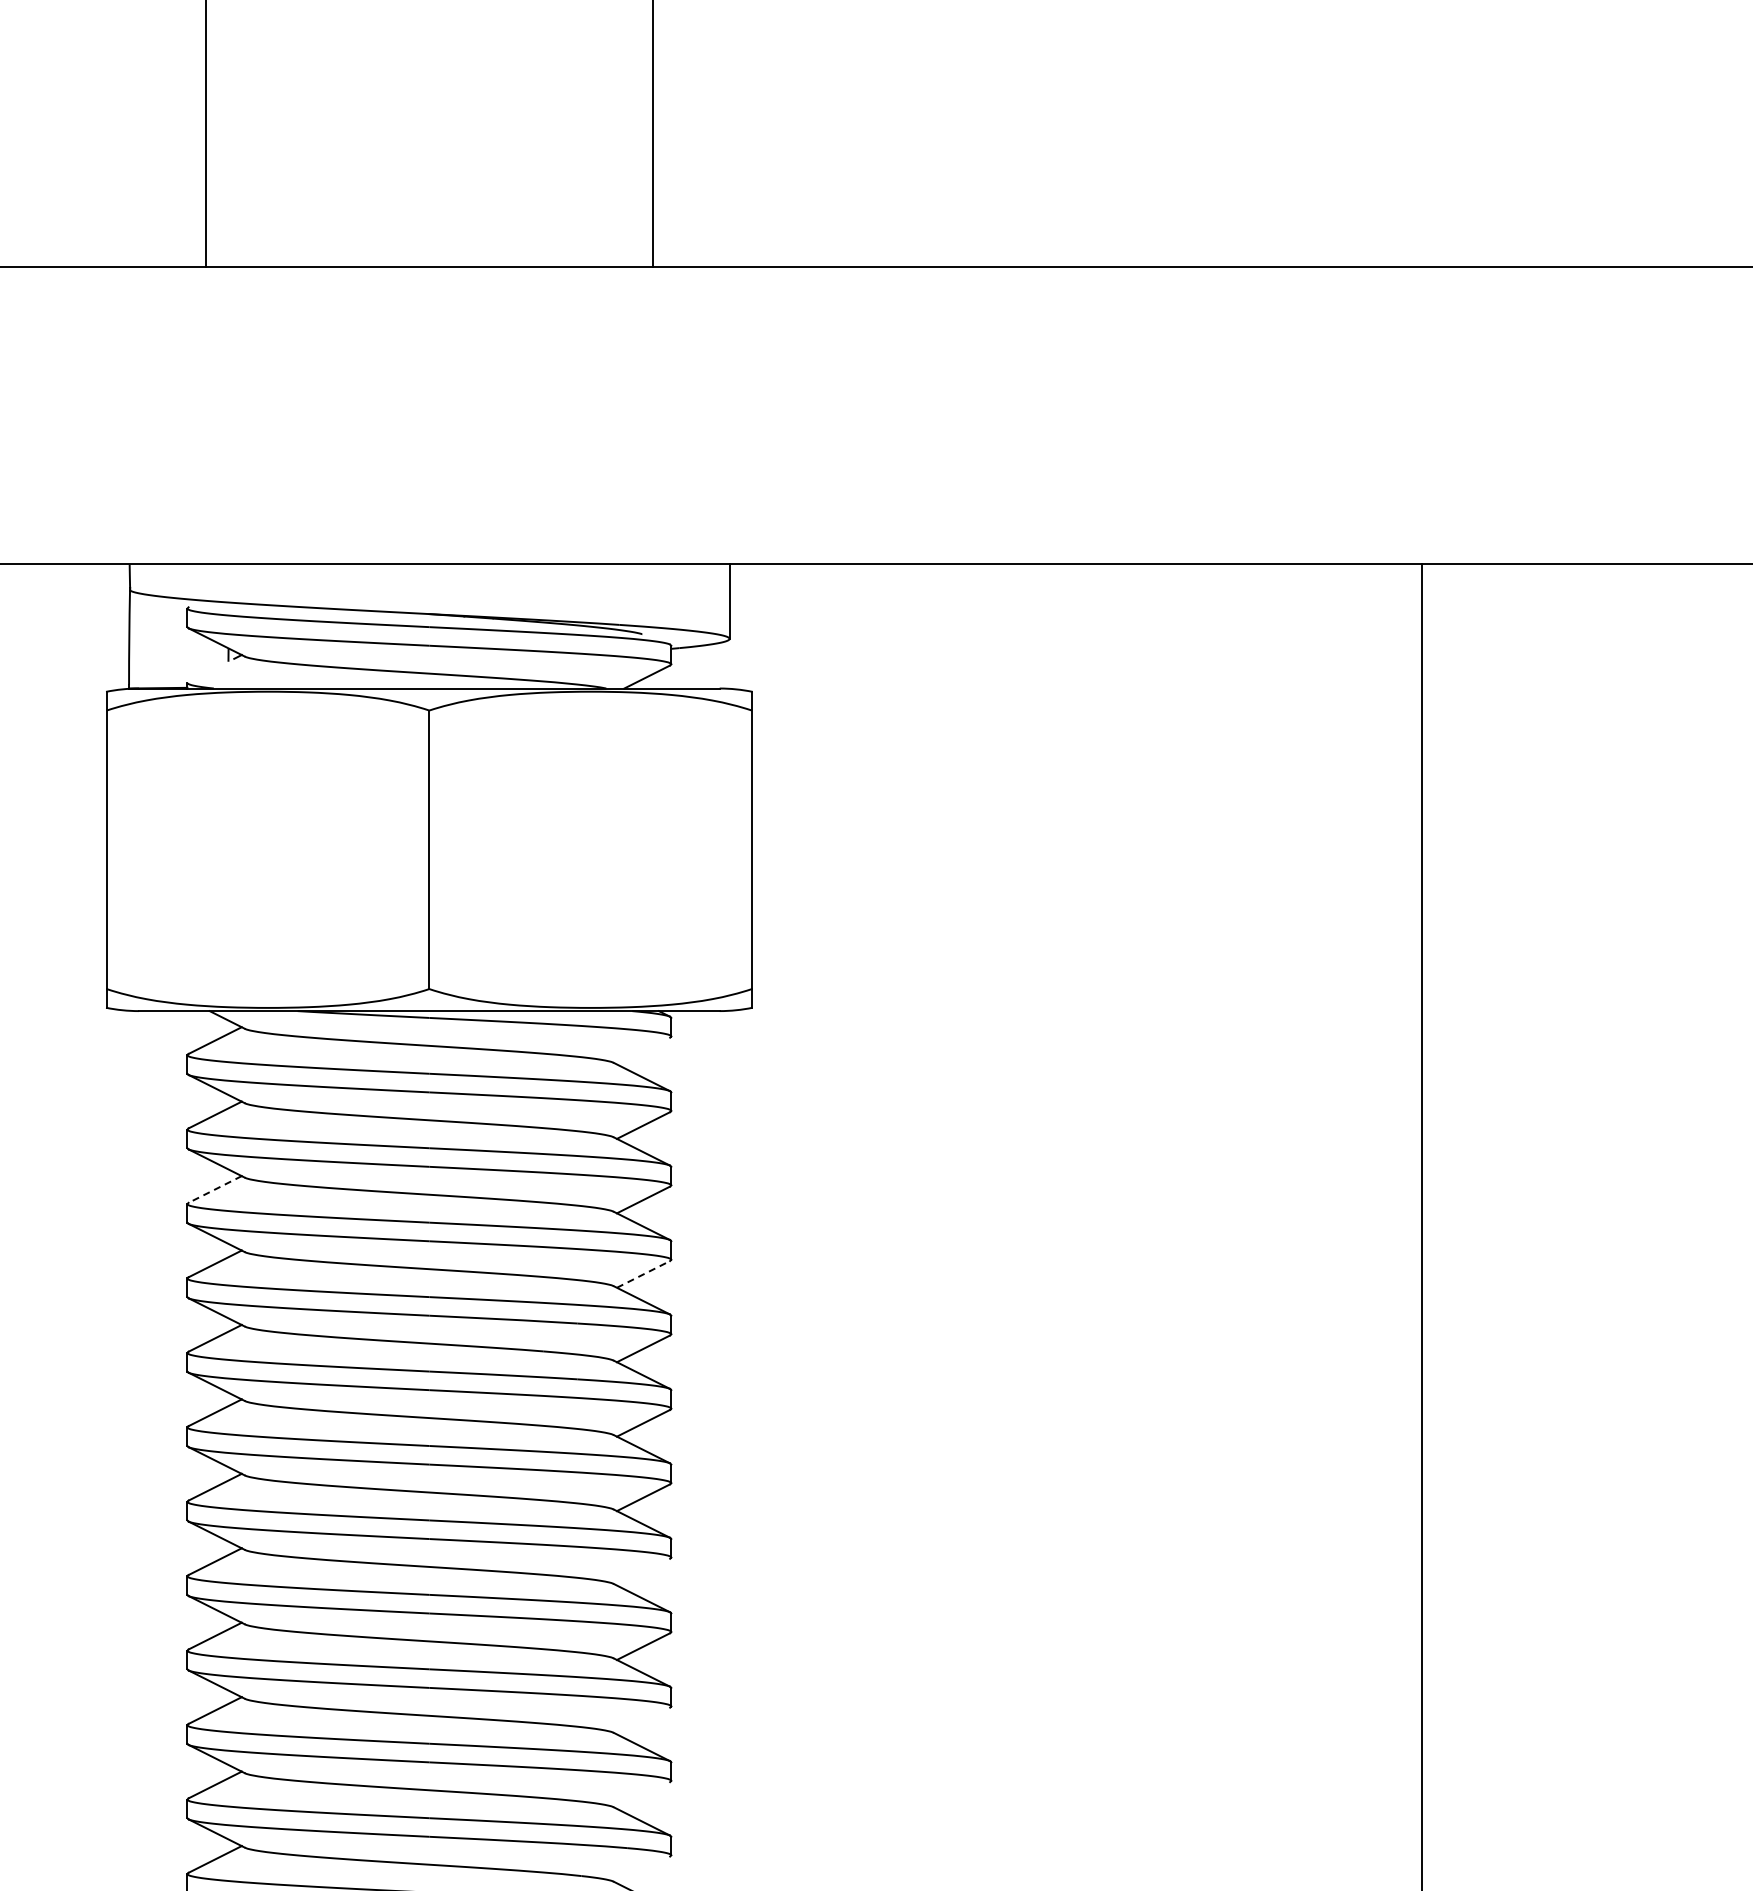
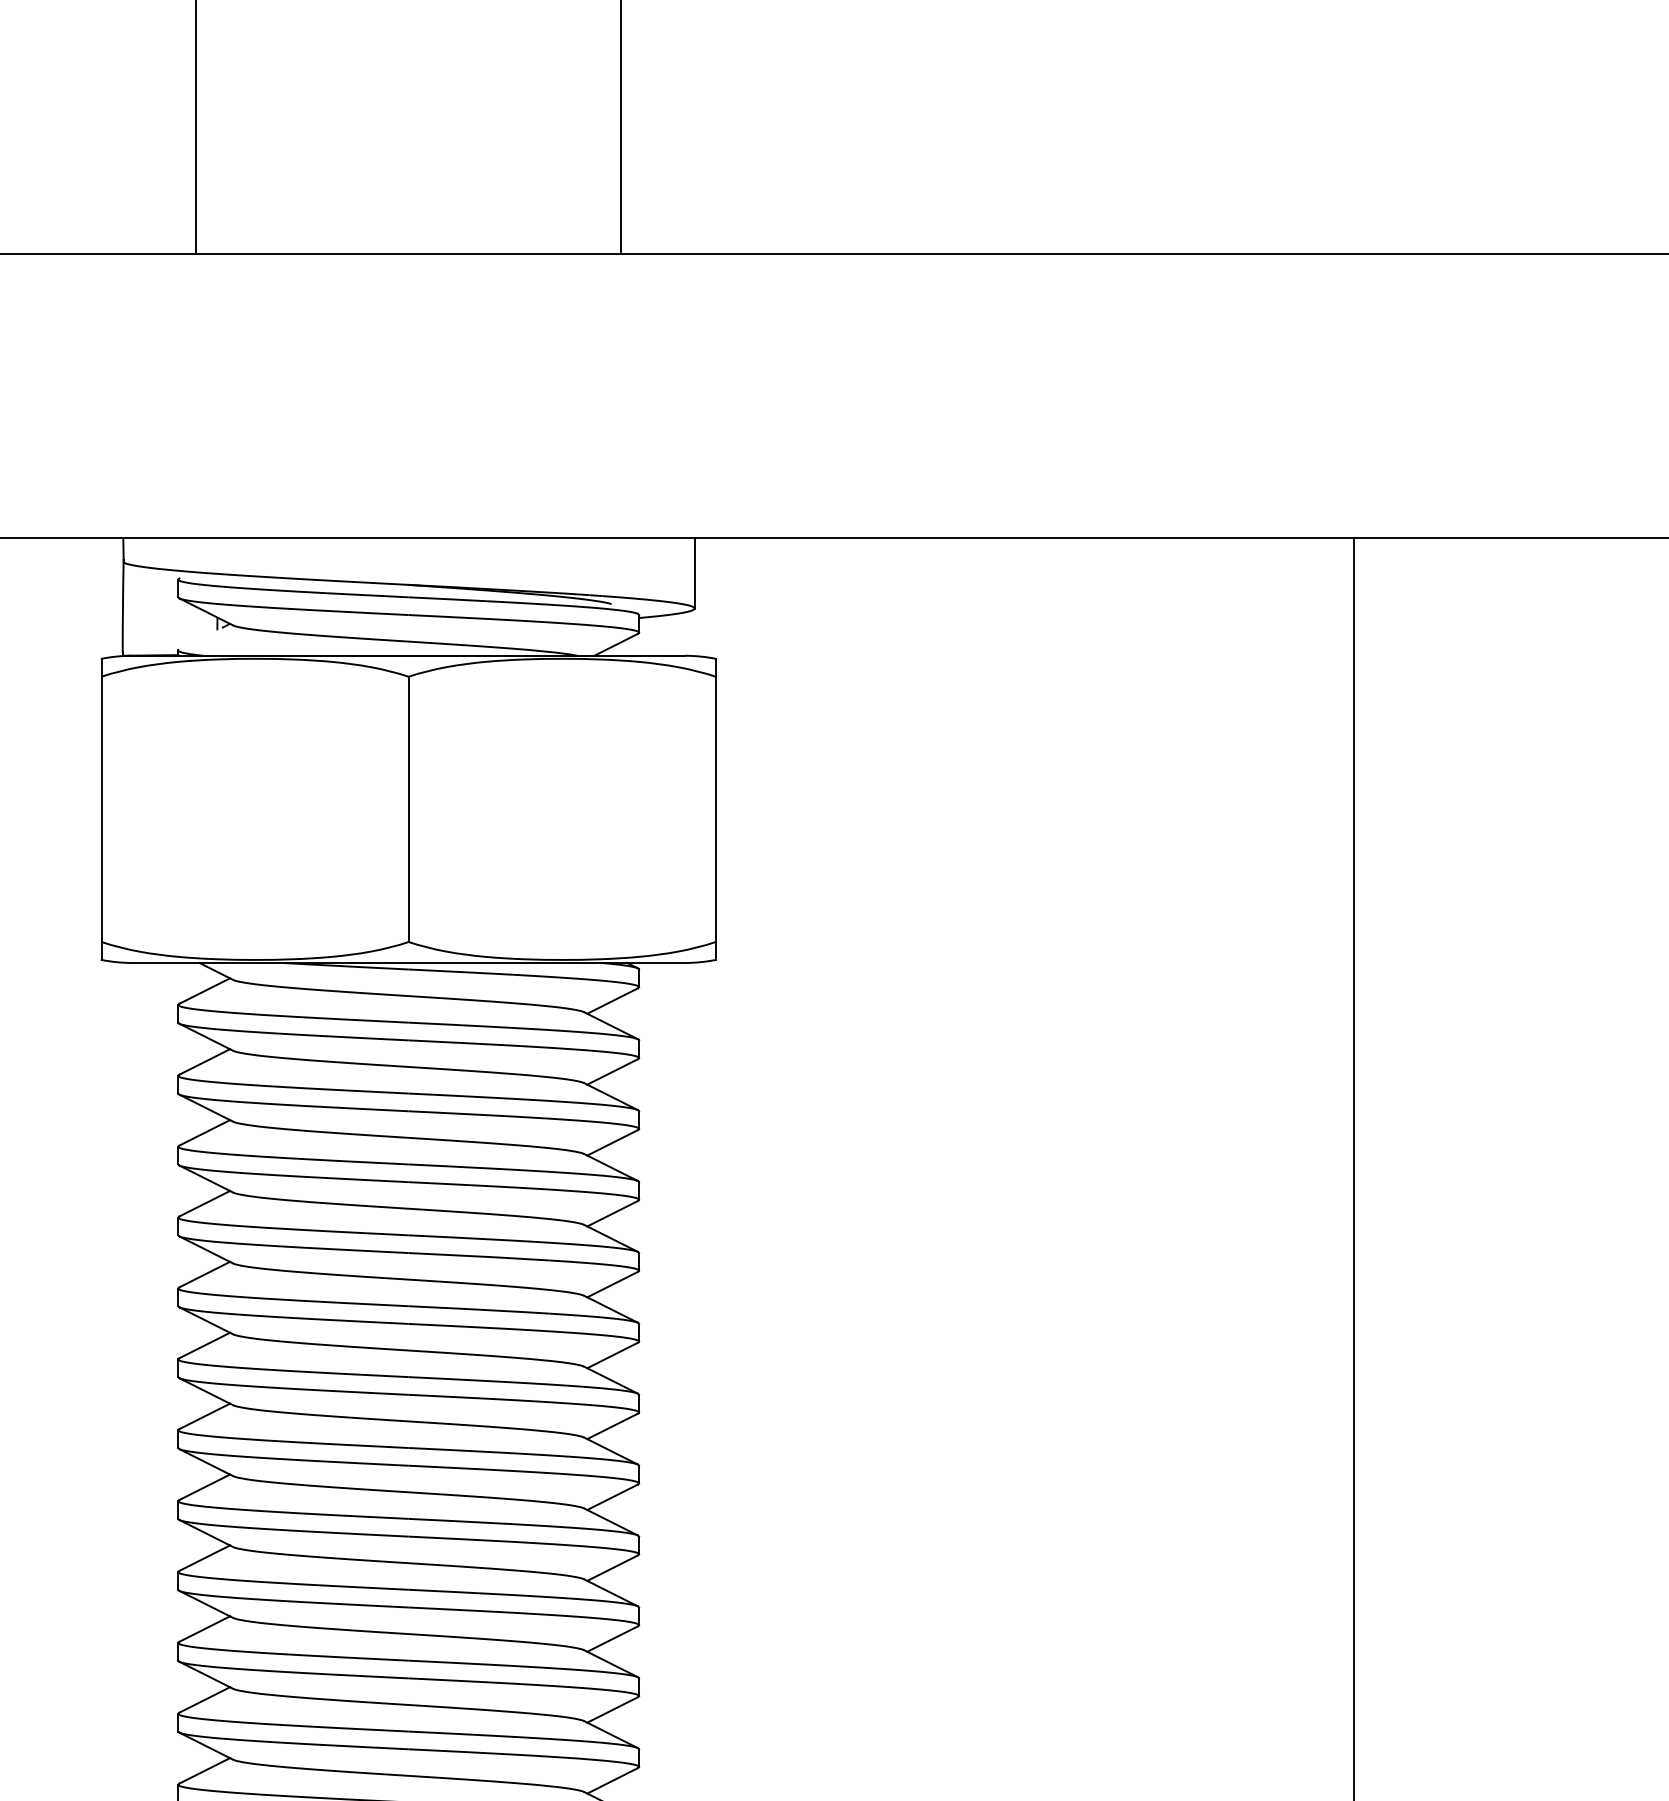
line: (643, 1050) -> (612, 1000), added
line: (215, 1189) -> (205, 1132), dashed -> solid
line: (643, 1274) -> (612, 1213), dashed -> solid
line: (643, 1571) -> (612, 1496), added
line: (643, 1720) -> (612, 1638), added
line: (643, 1795) -> (612, 1709), added
line: (643, 1869) -> (612, 1780), added

